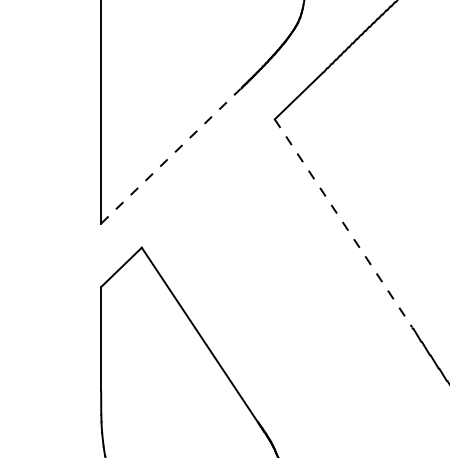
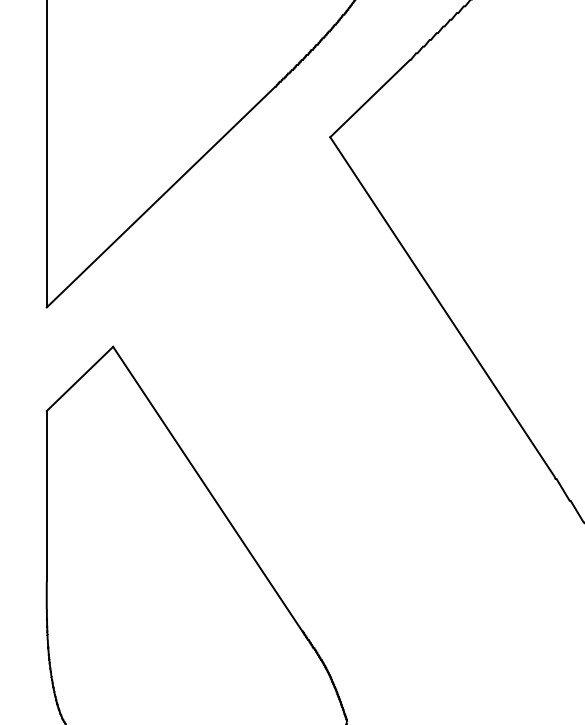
line: (170, 156) -> (159, 197), dashed -> solid
line: (343, 223) -> (442, 307), dashed -> solid

